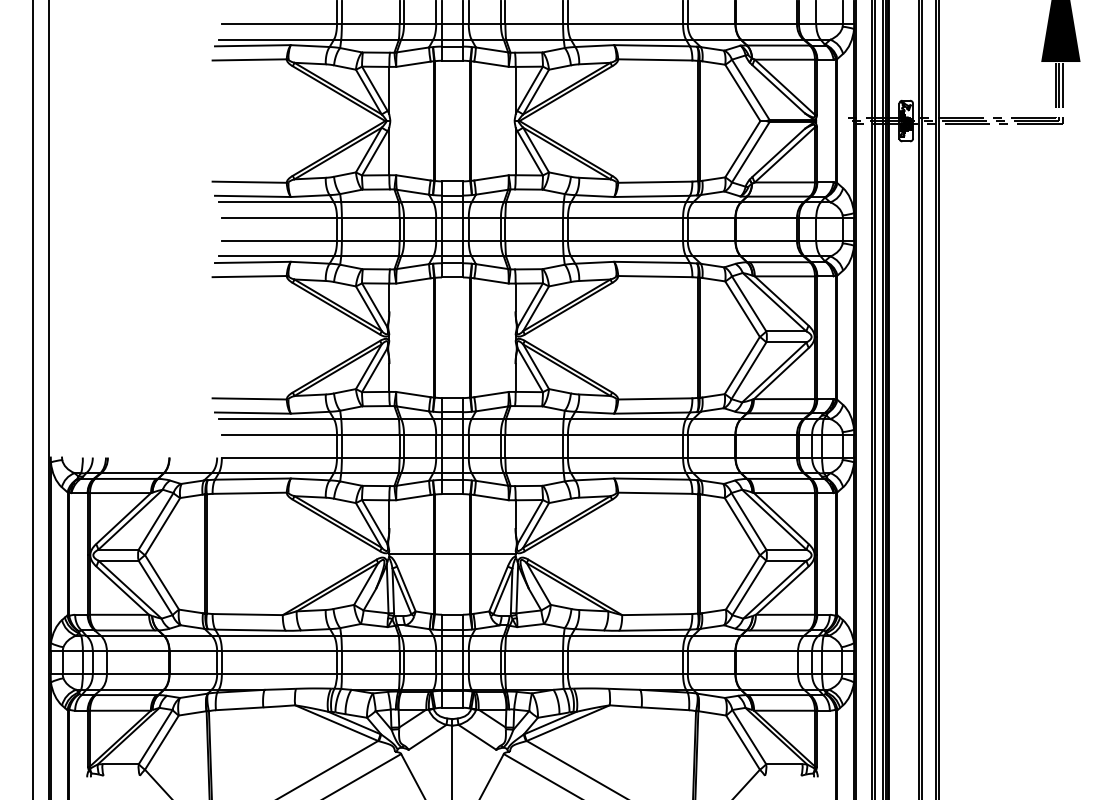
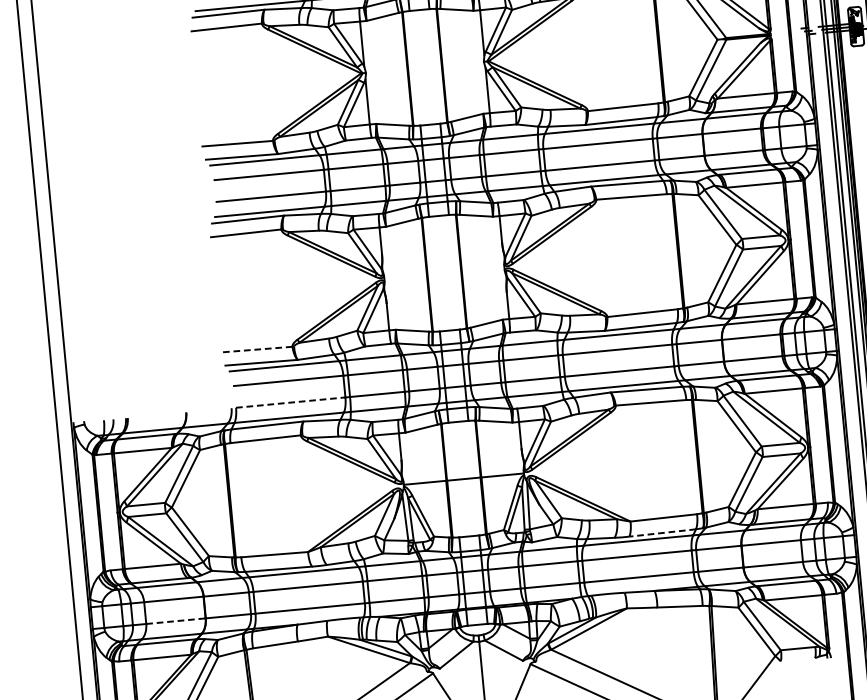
line: (249, 398) -> (256, 349), solid -> dashed
line: (279, 457) -> (290, 402), solid -> dashed
line: (654, 630) -> (662, 533), solid -> dashed
line: (138, 674) -> (176, 621), solid -> dashed

